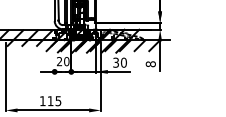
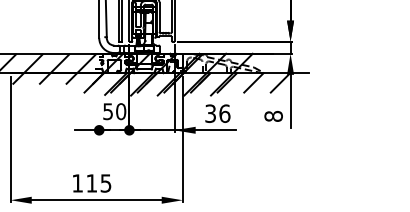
text: (59, 61) -> (107, 111), 20 -> 50
text: (123, 62) -> (224, 113), 30 -> 36

